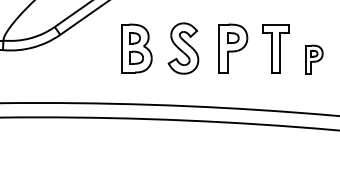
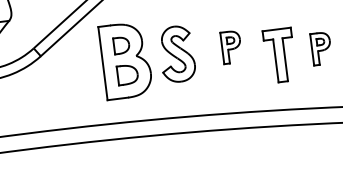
part: (136, 48) -> (125, 60), size x1.4
part: (233, 48) -> (231, 47), size x0.6
part: (275, 48) -> (279, 55), moved

